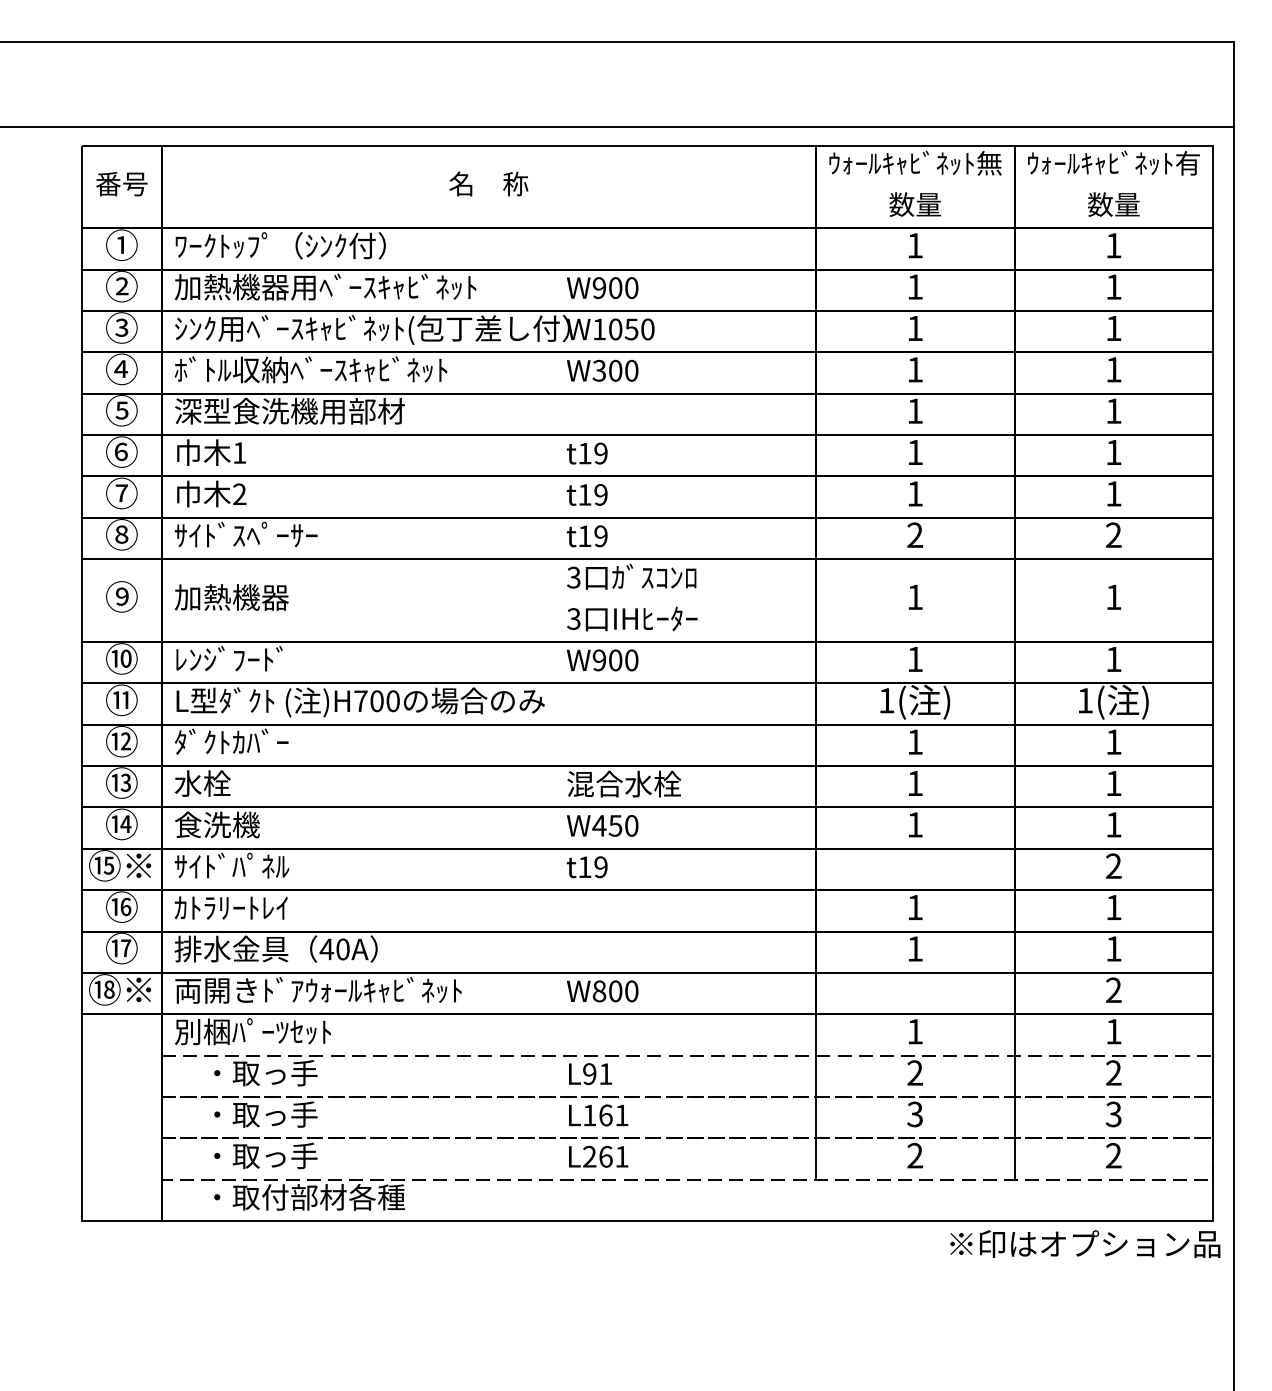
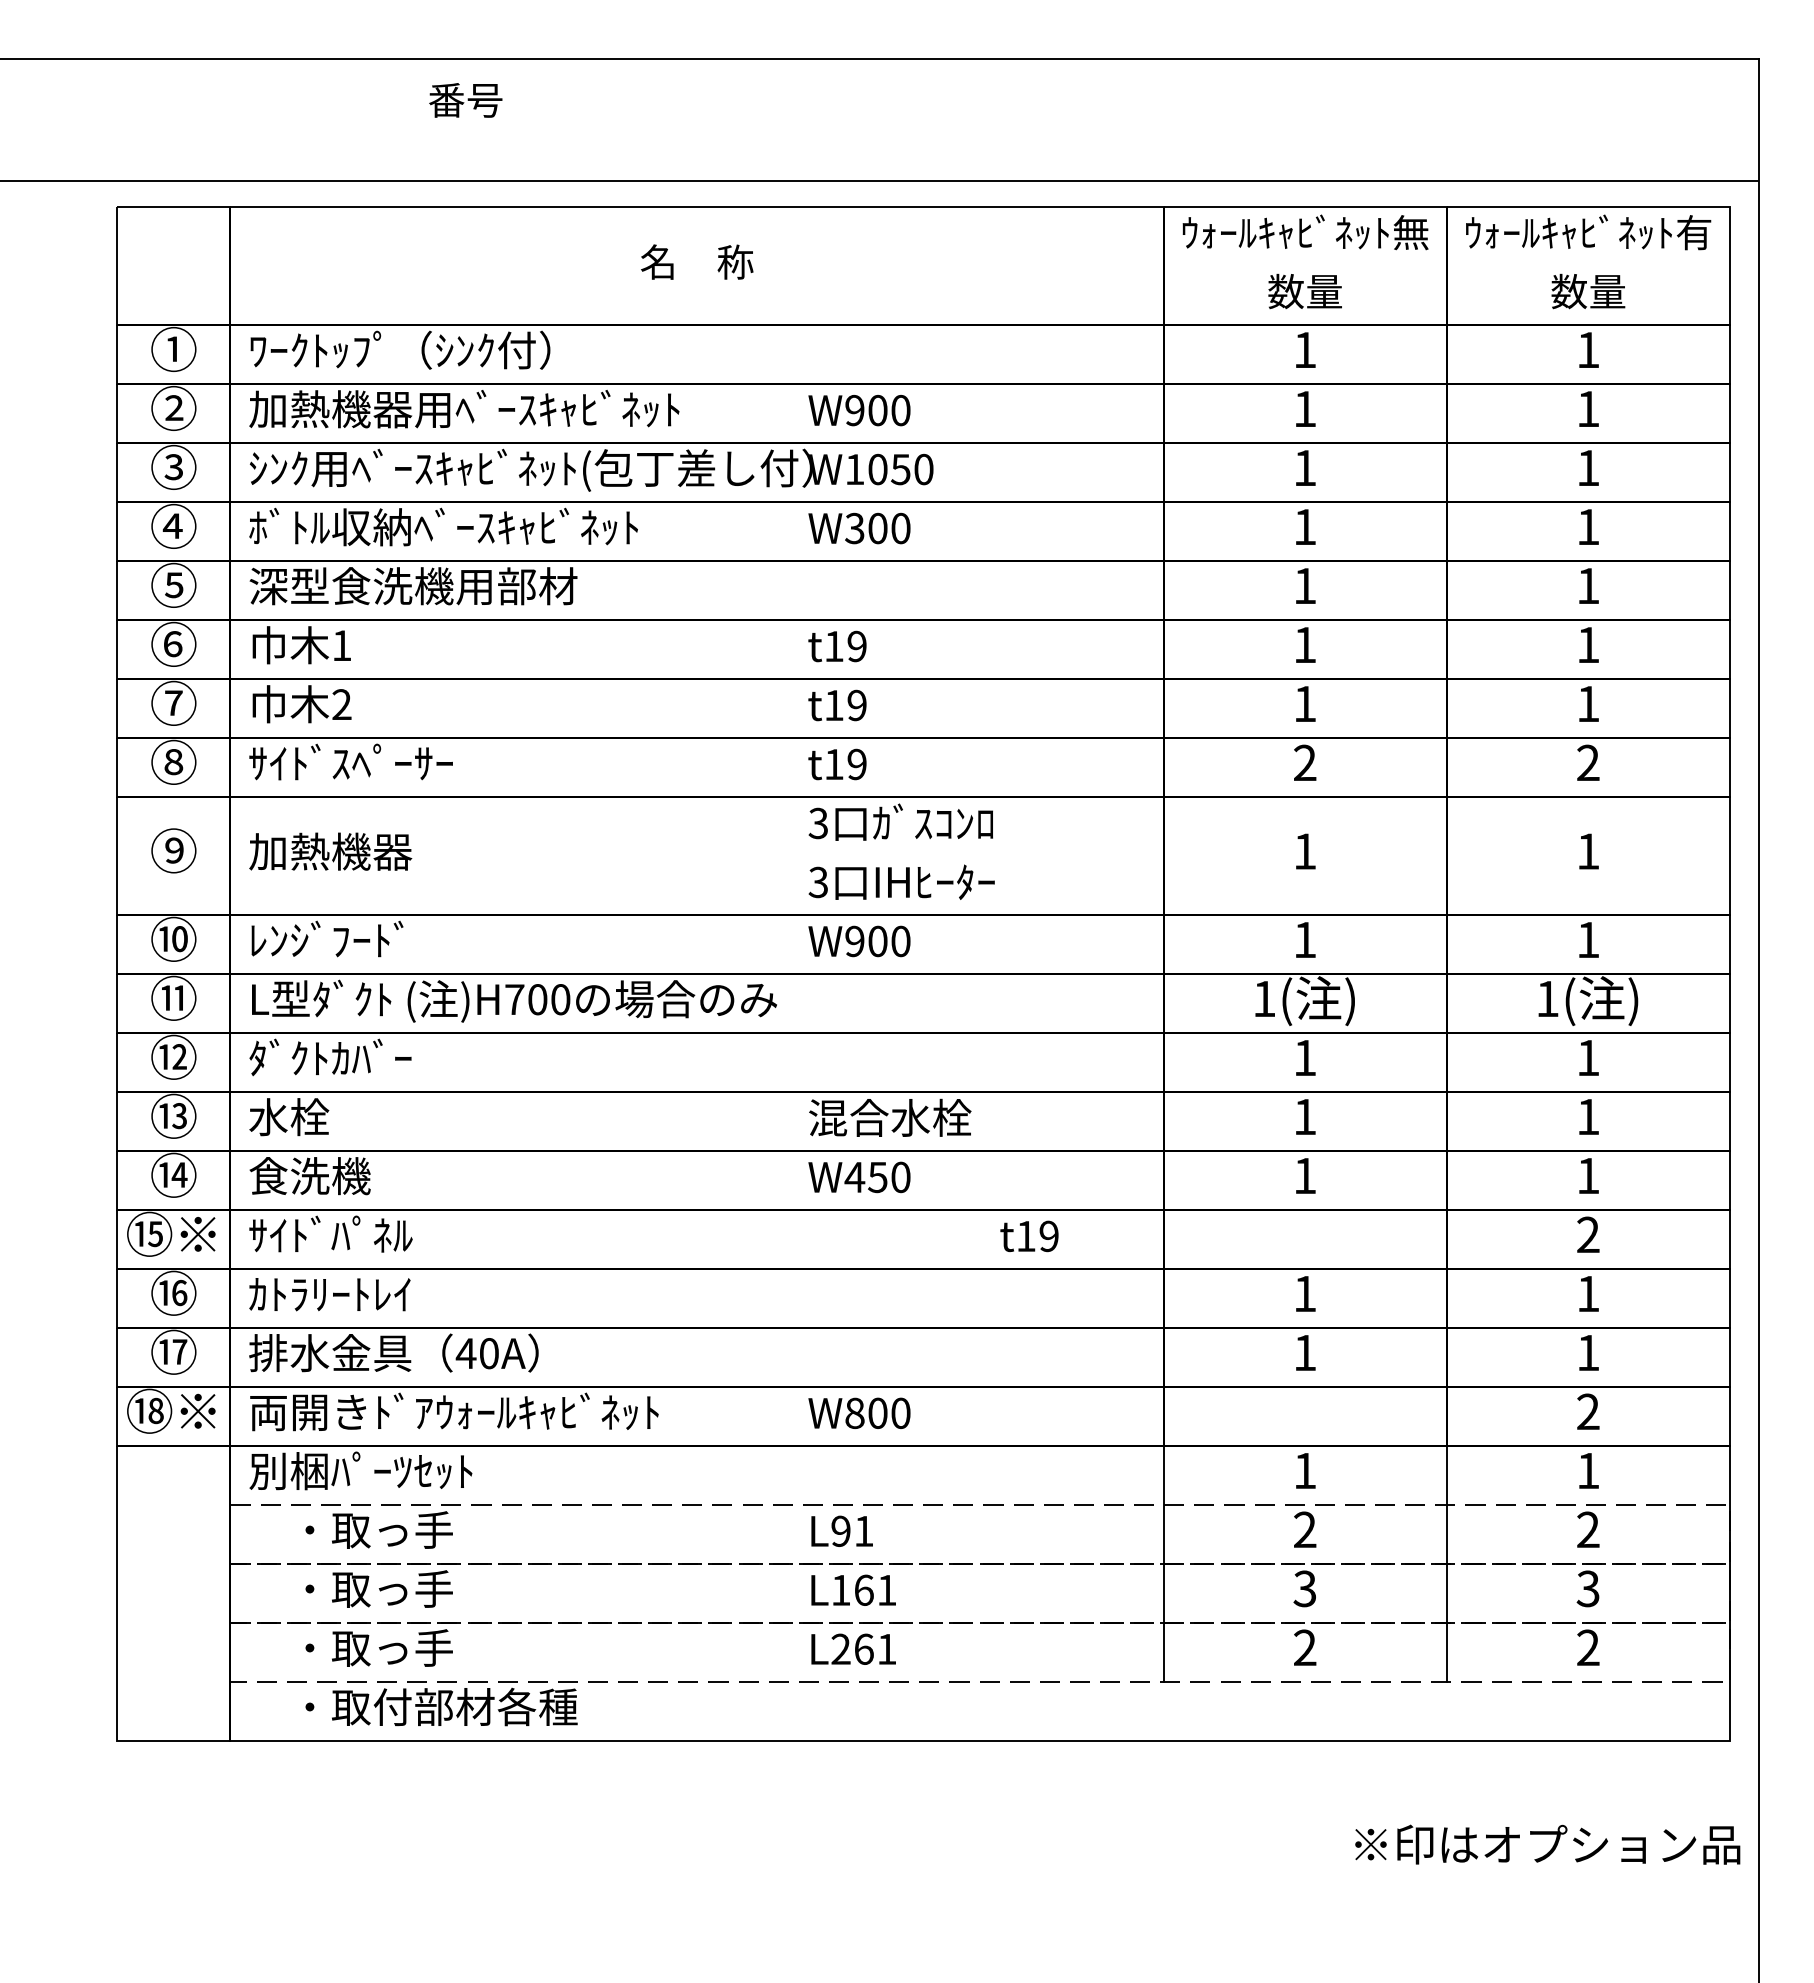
text: (121, 184) -> (465, 100), moved
text: (587, 867) -> (1029, 1236), moved
text: (1085, 1243) -> (1547, 1844), moved

